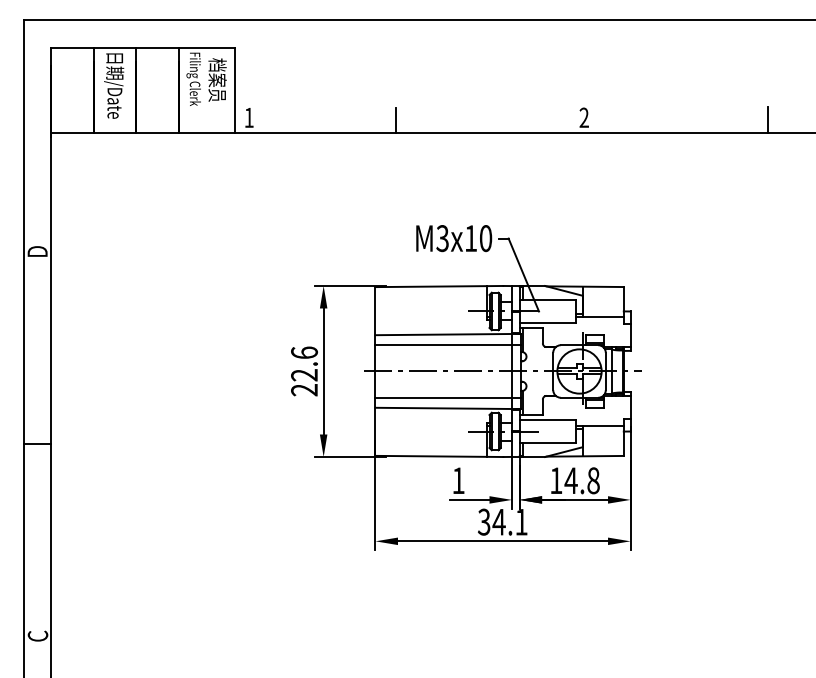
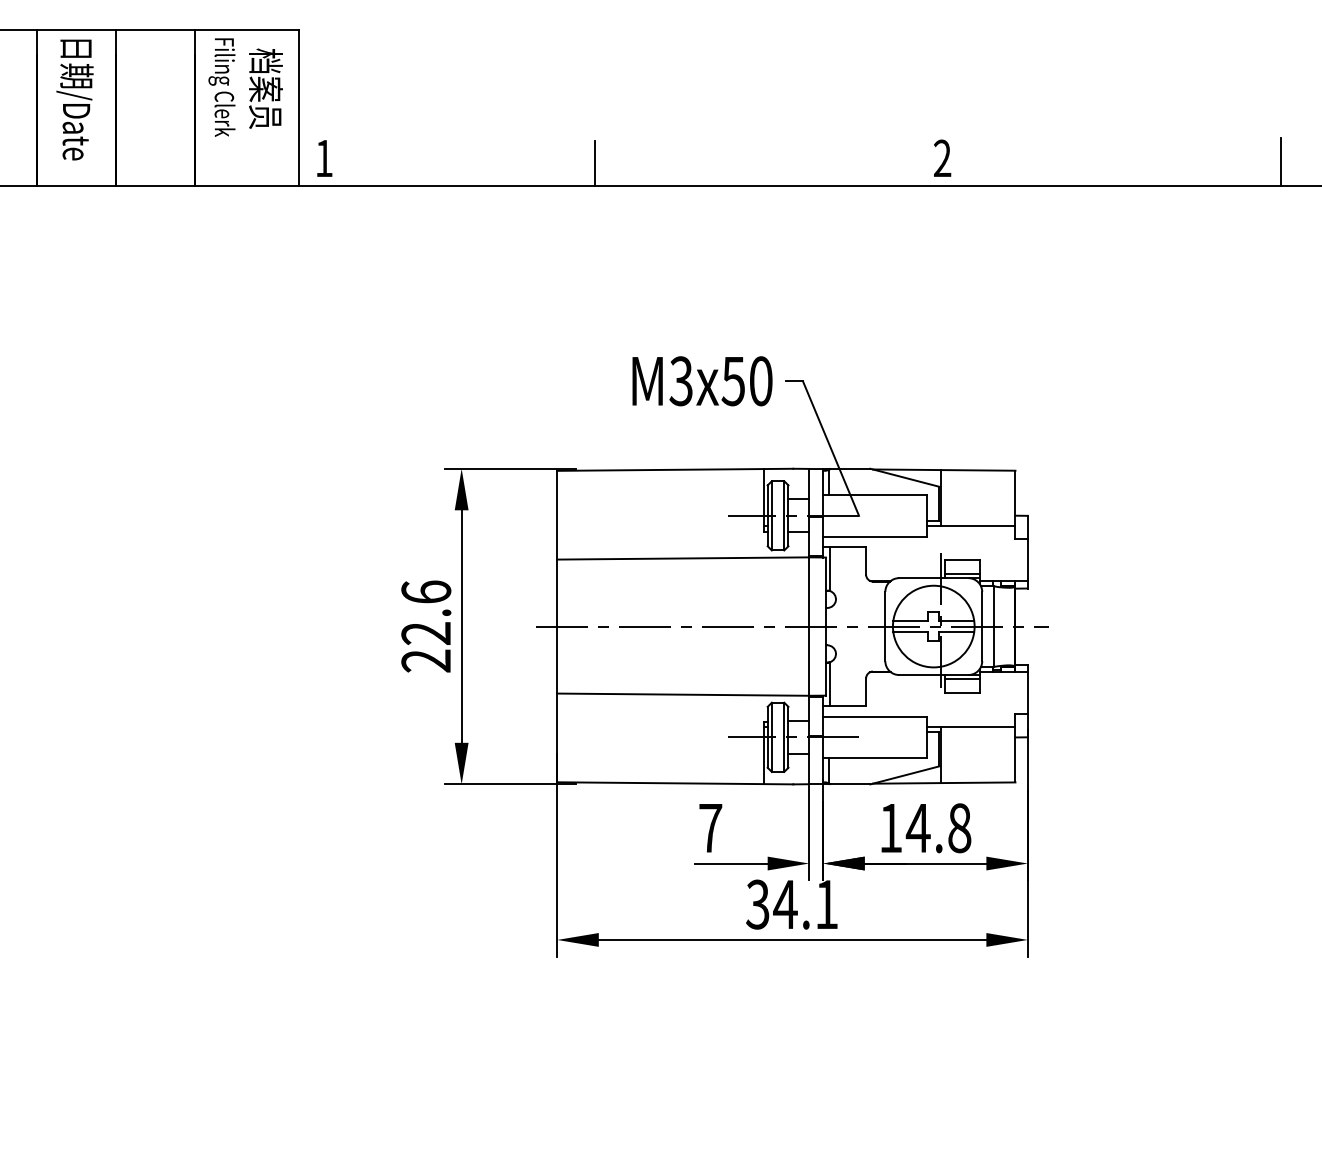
text: (470, 238) -> (732, 381), M3x10 -> M3x50
line: (448, 345) -> (692, 578), removed
line: (448, 397) -> (692, 674), removed
text: (458, 480) -> (710, 827), 1 -> 7

